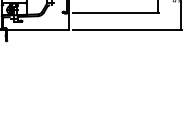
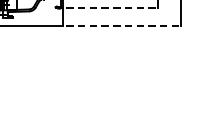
line: (116, 13) -> (112, 8), solid -> dashed
line: (127, 30) -> (124, 26), solid -> dashed

